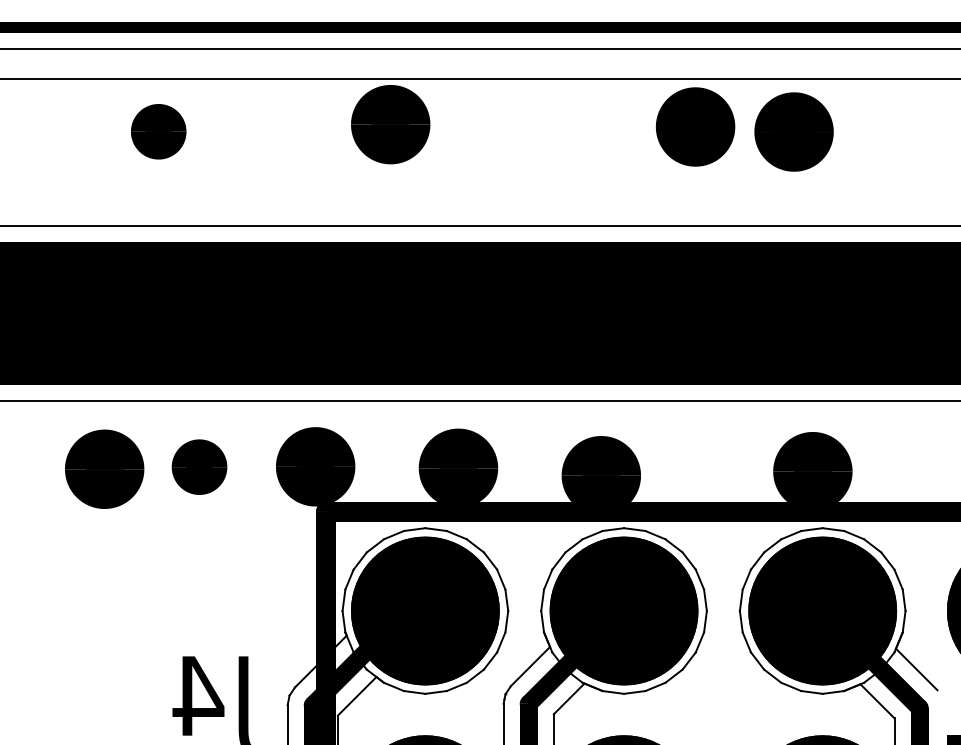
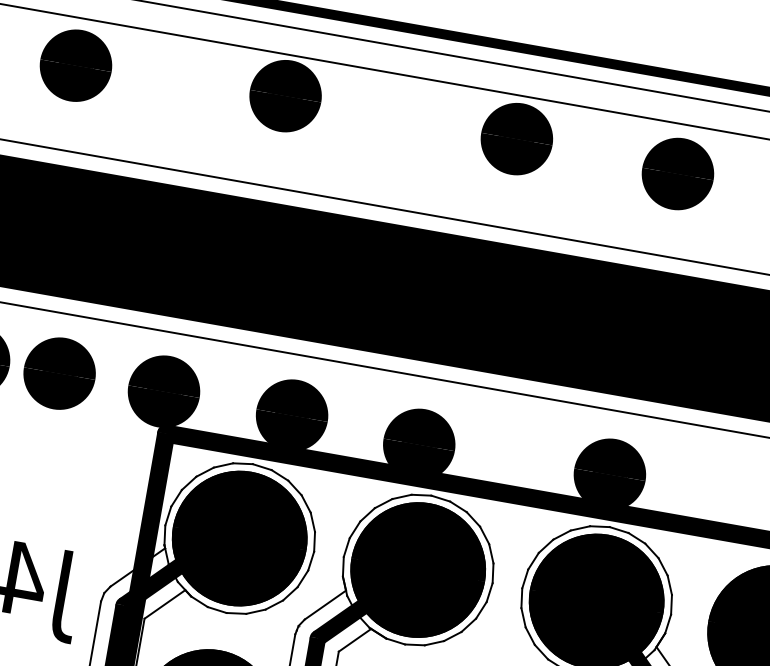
part: (695, 126) -> (516, 138), moved
part: (158, 131) -> (75, 65), size x1.43
part: (793, 131) -> (677, 173), moved
part: (199, 466) -> (59, 372), size x1.43

